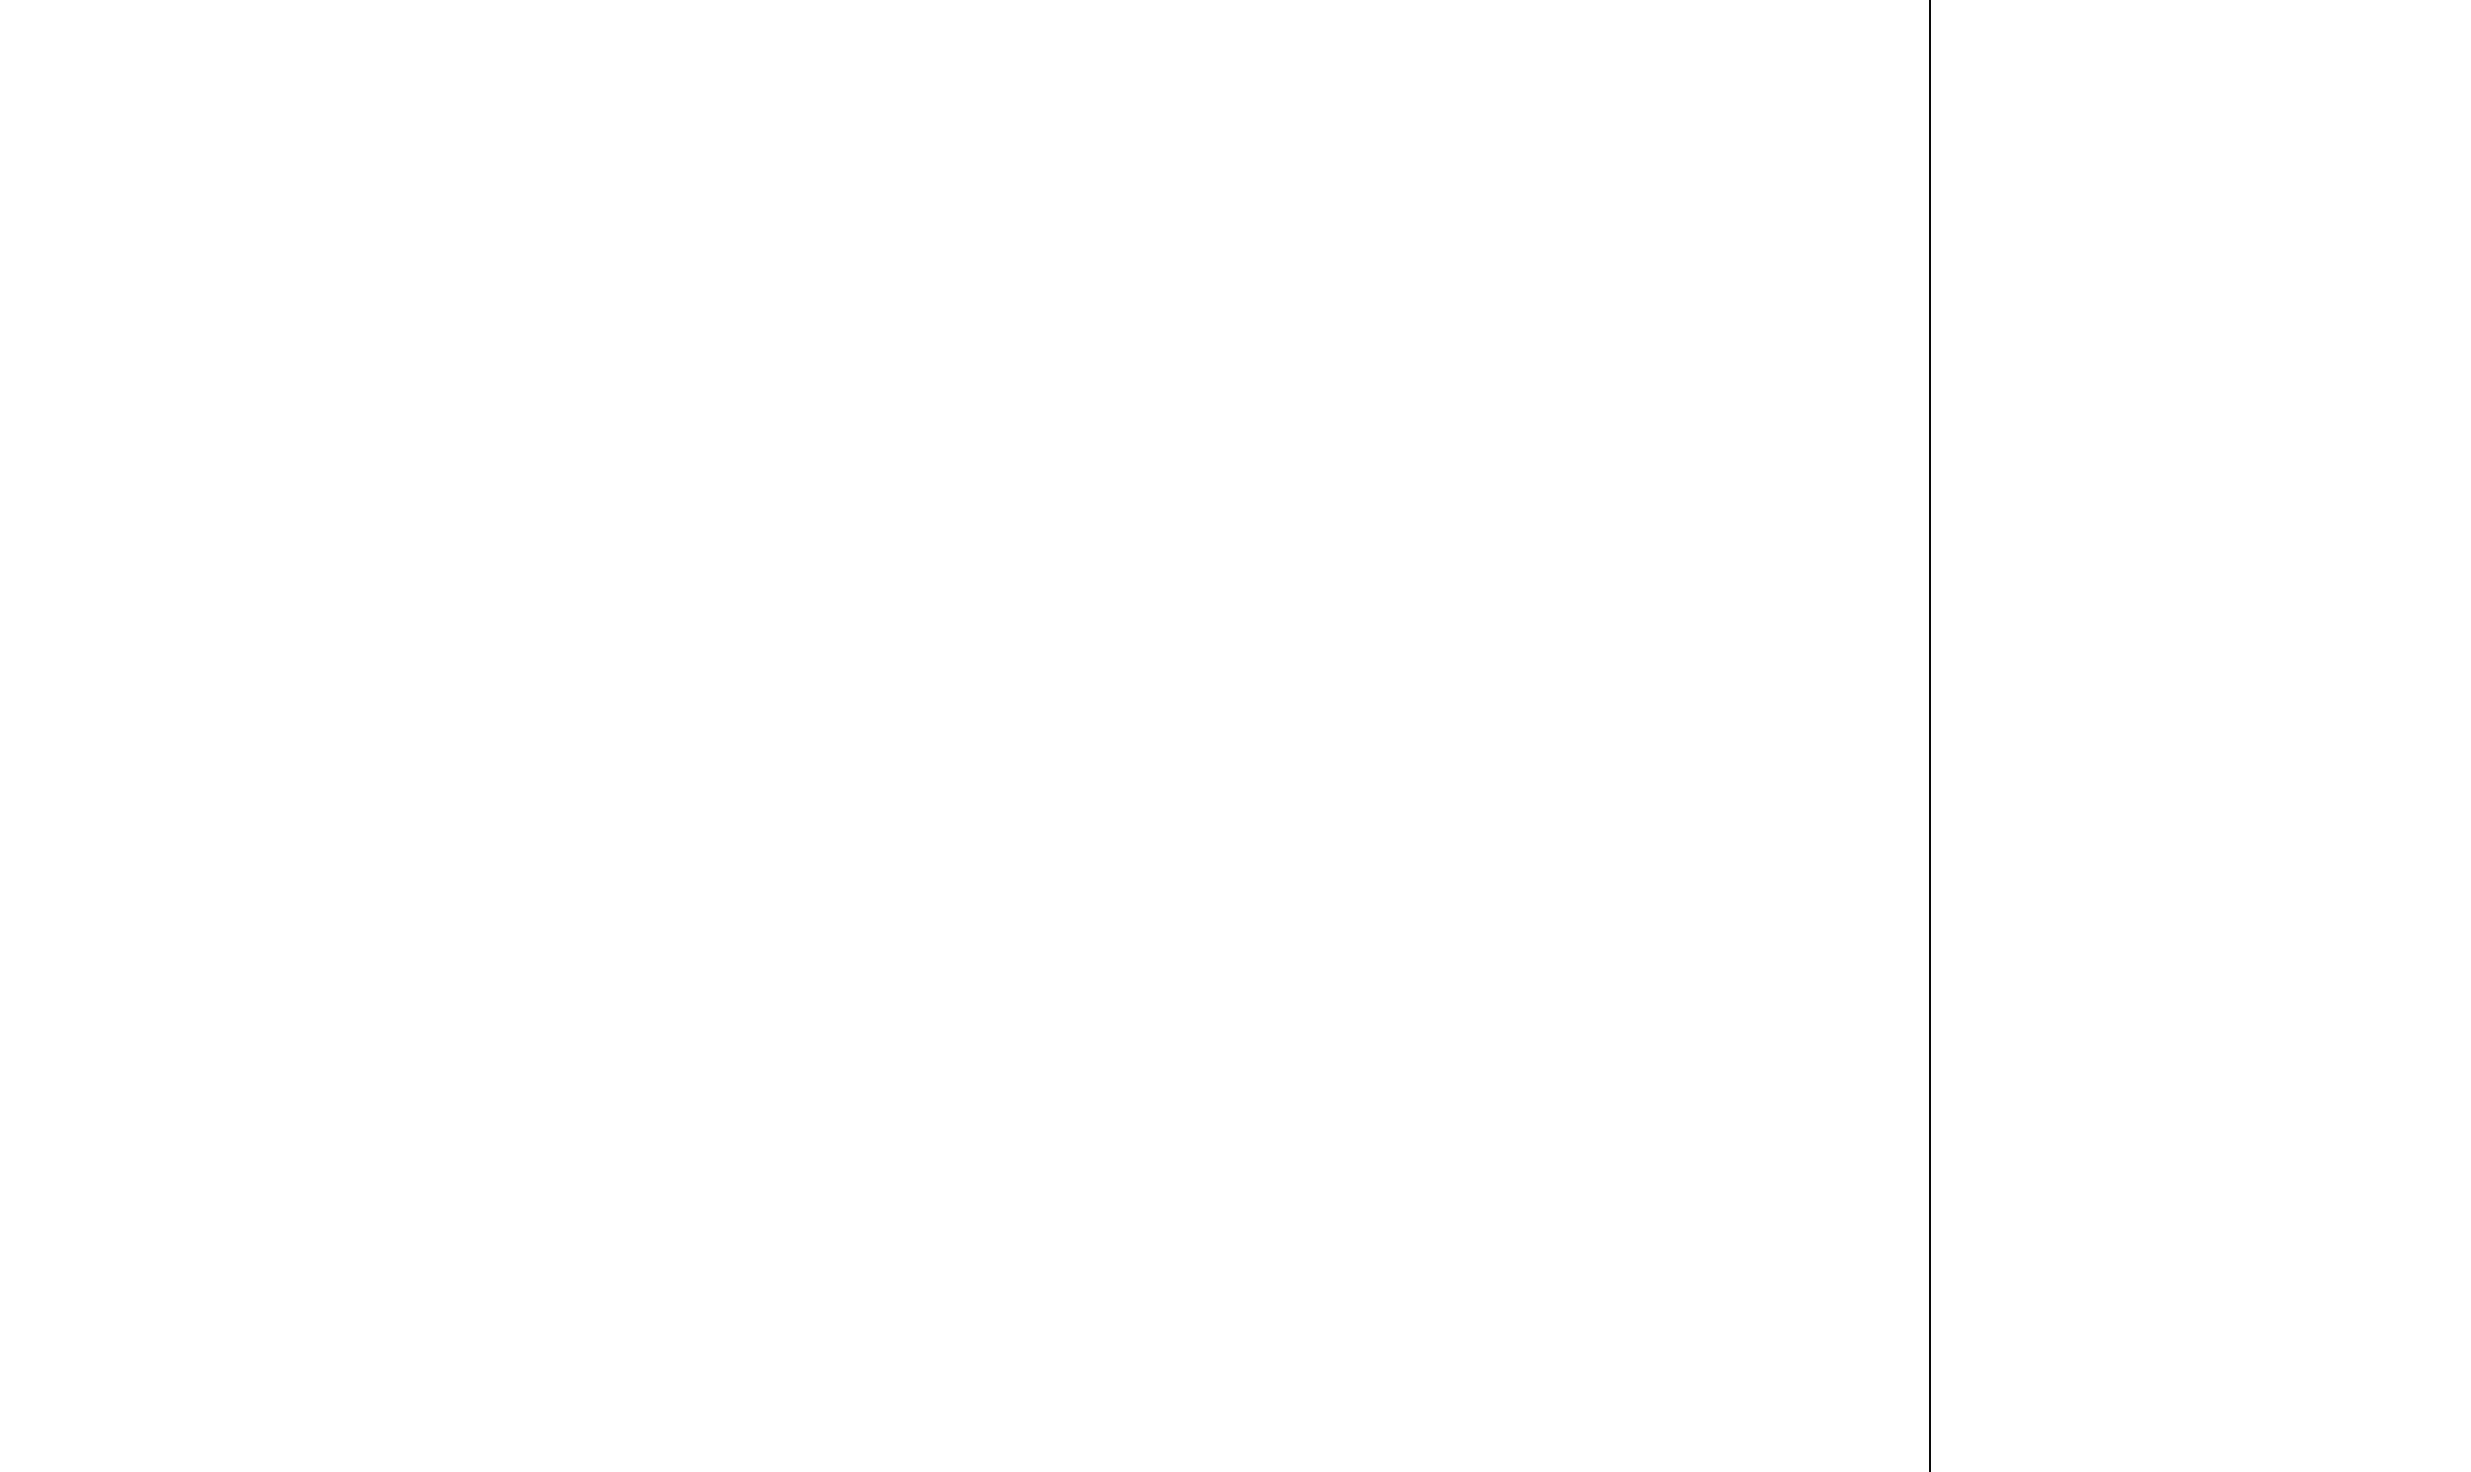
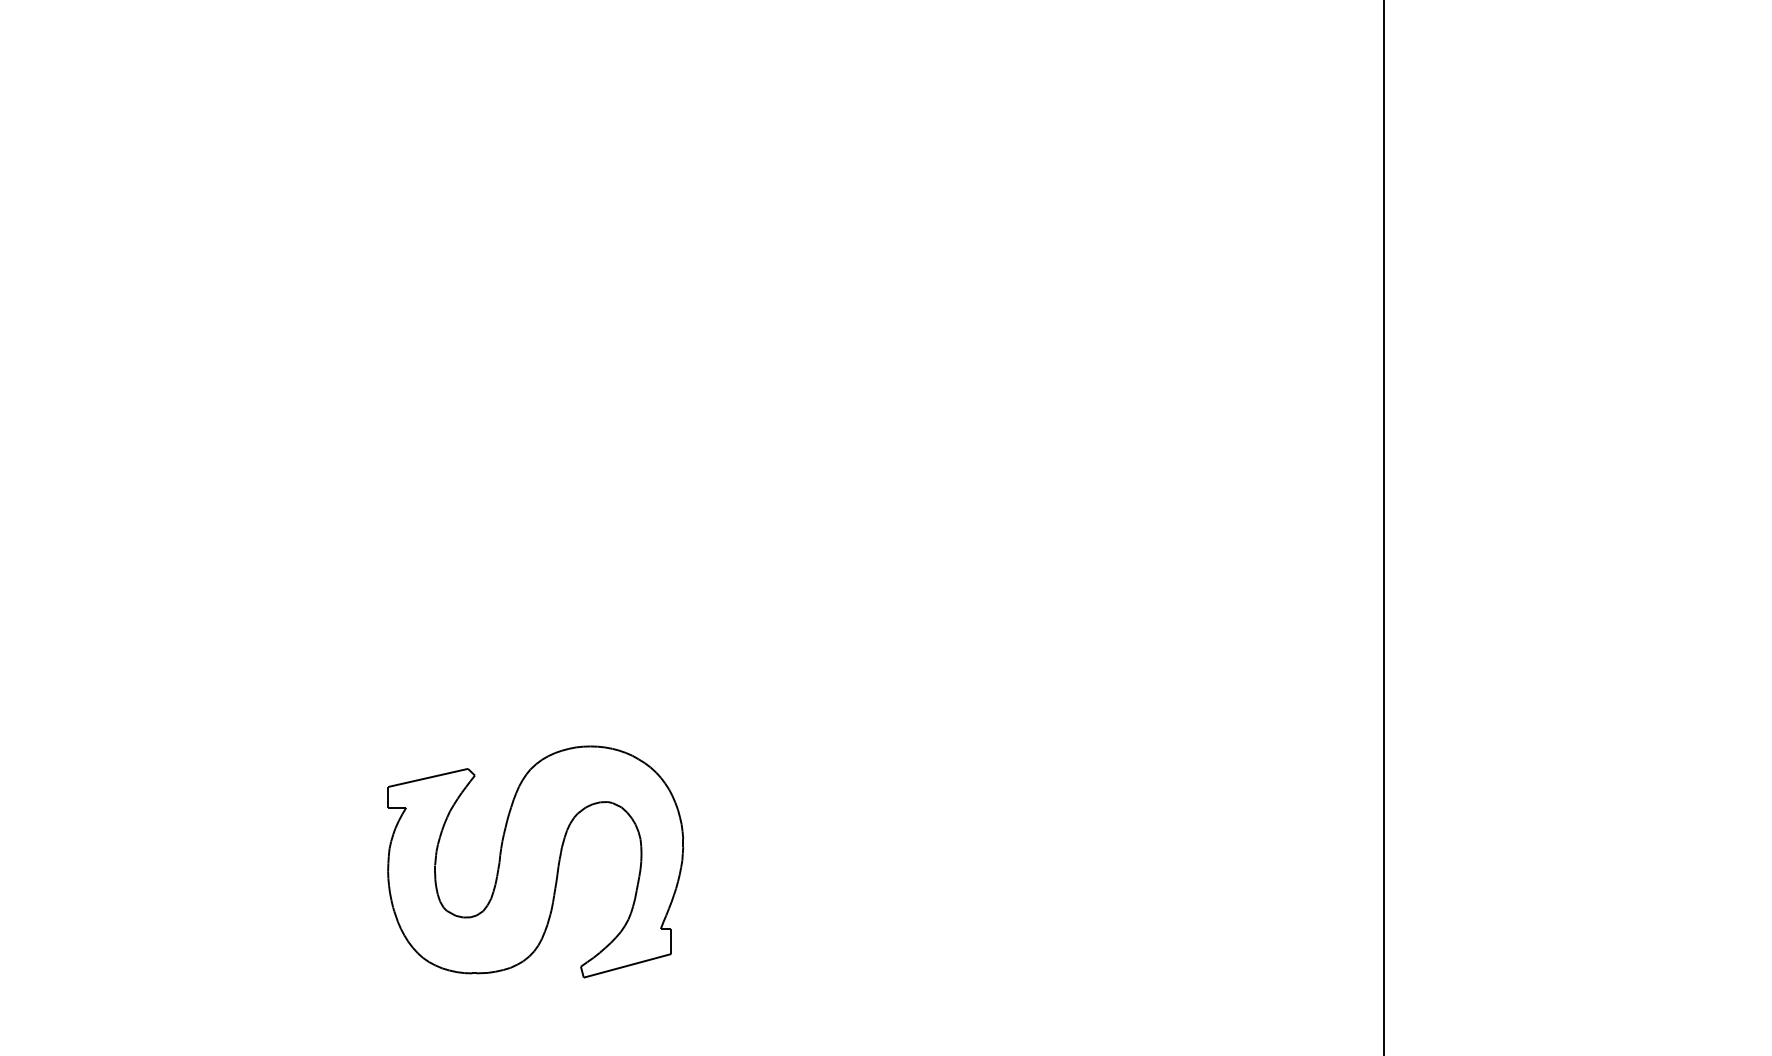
part: (746, 1201) -> (535, 861), added

